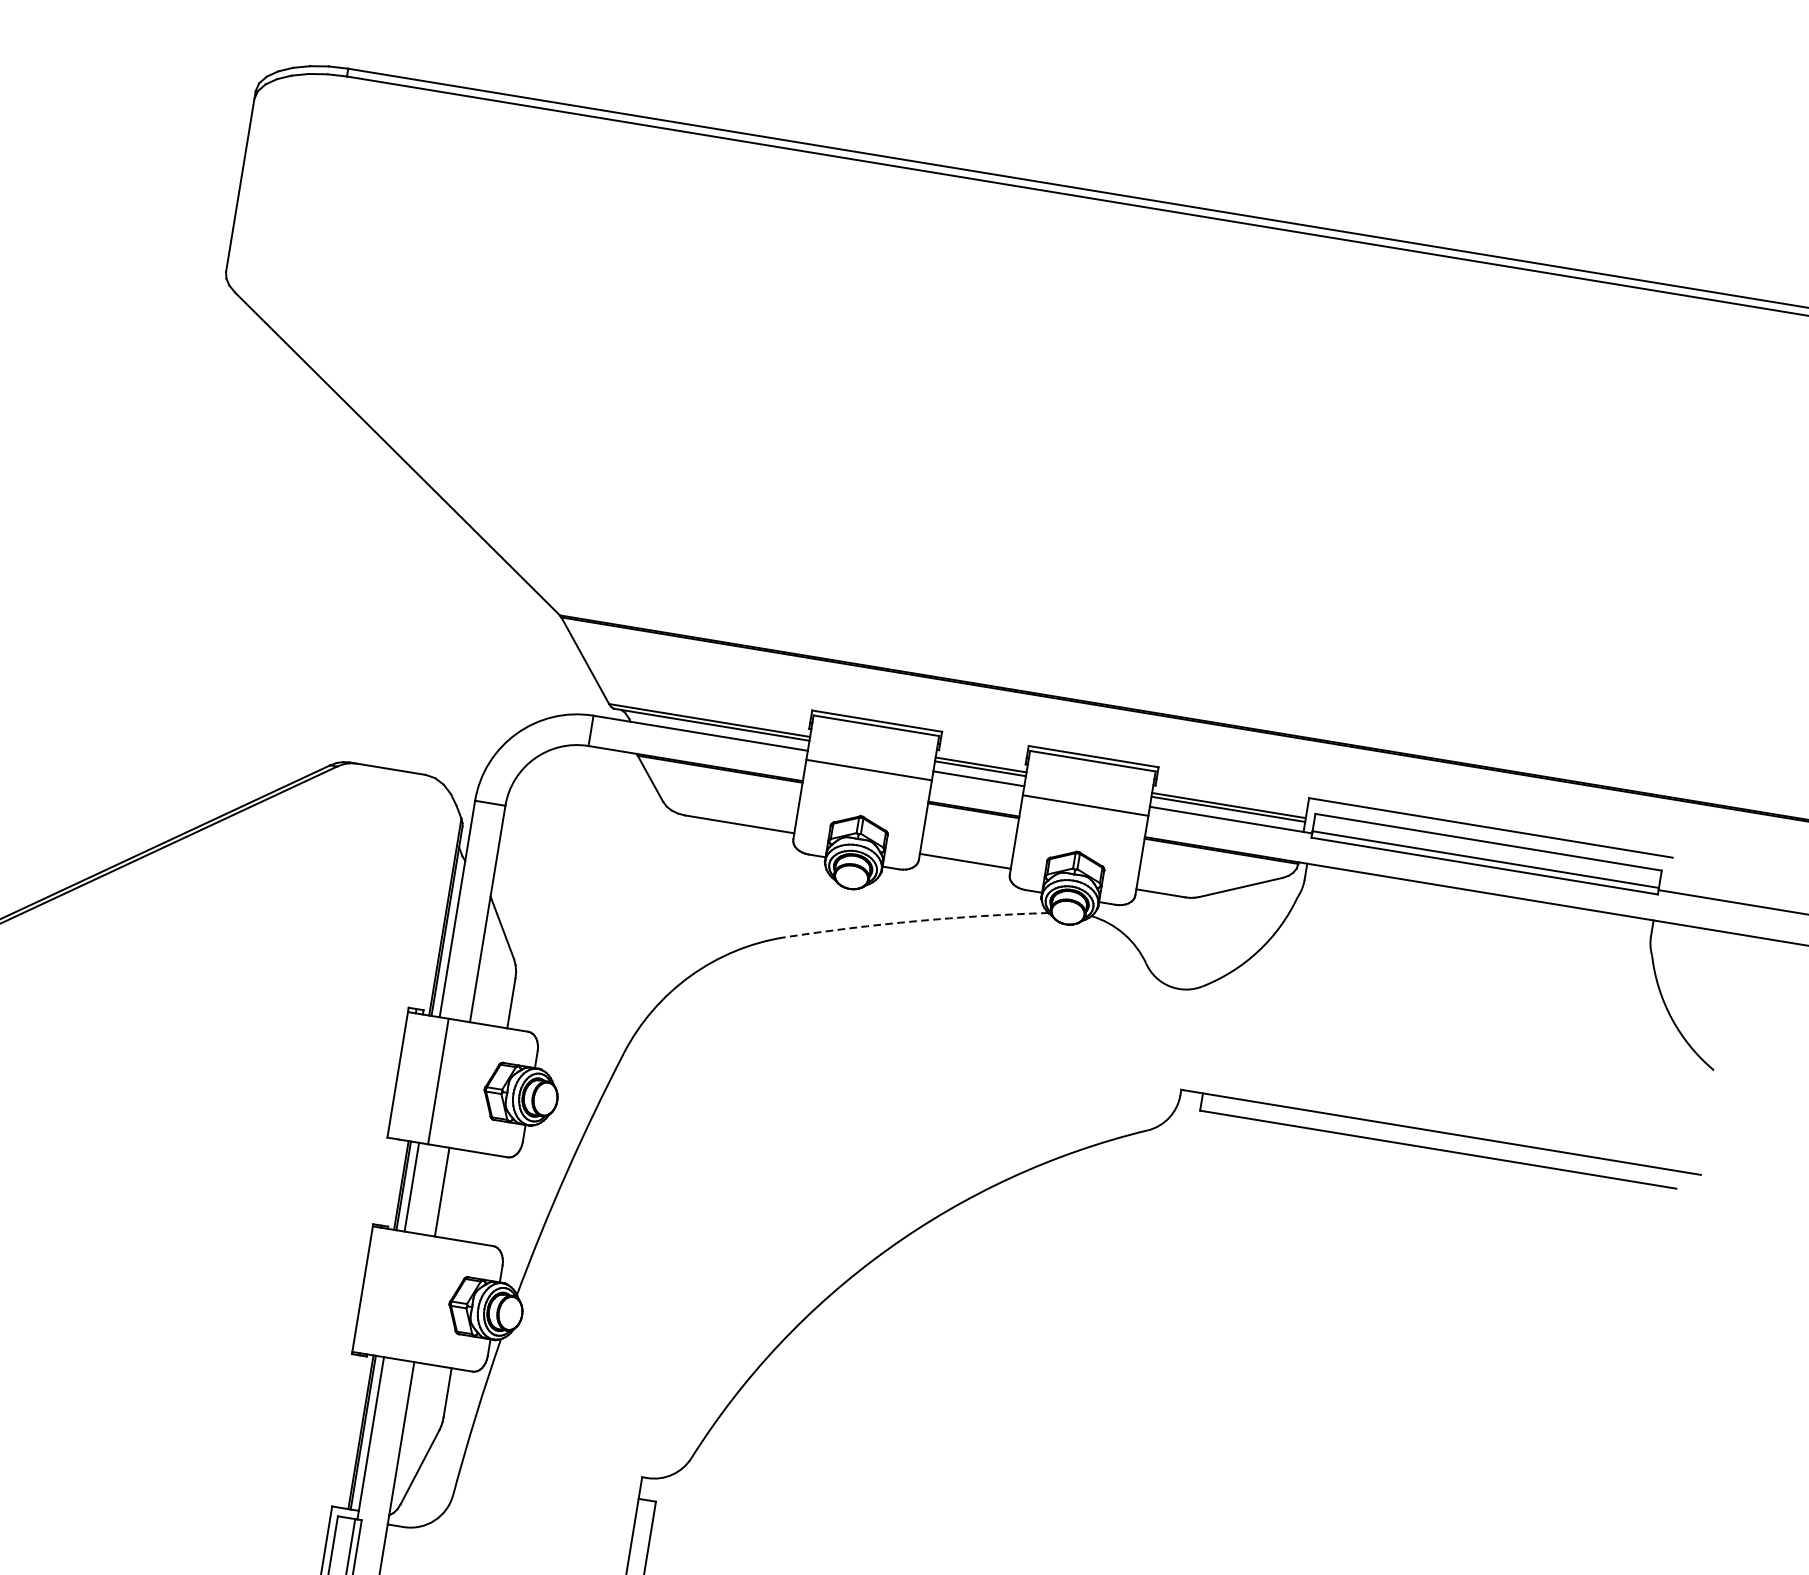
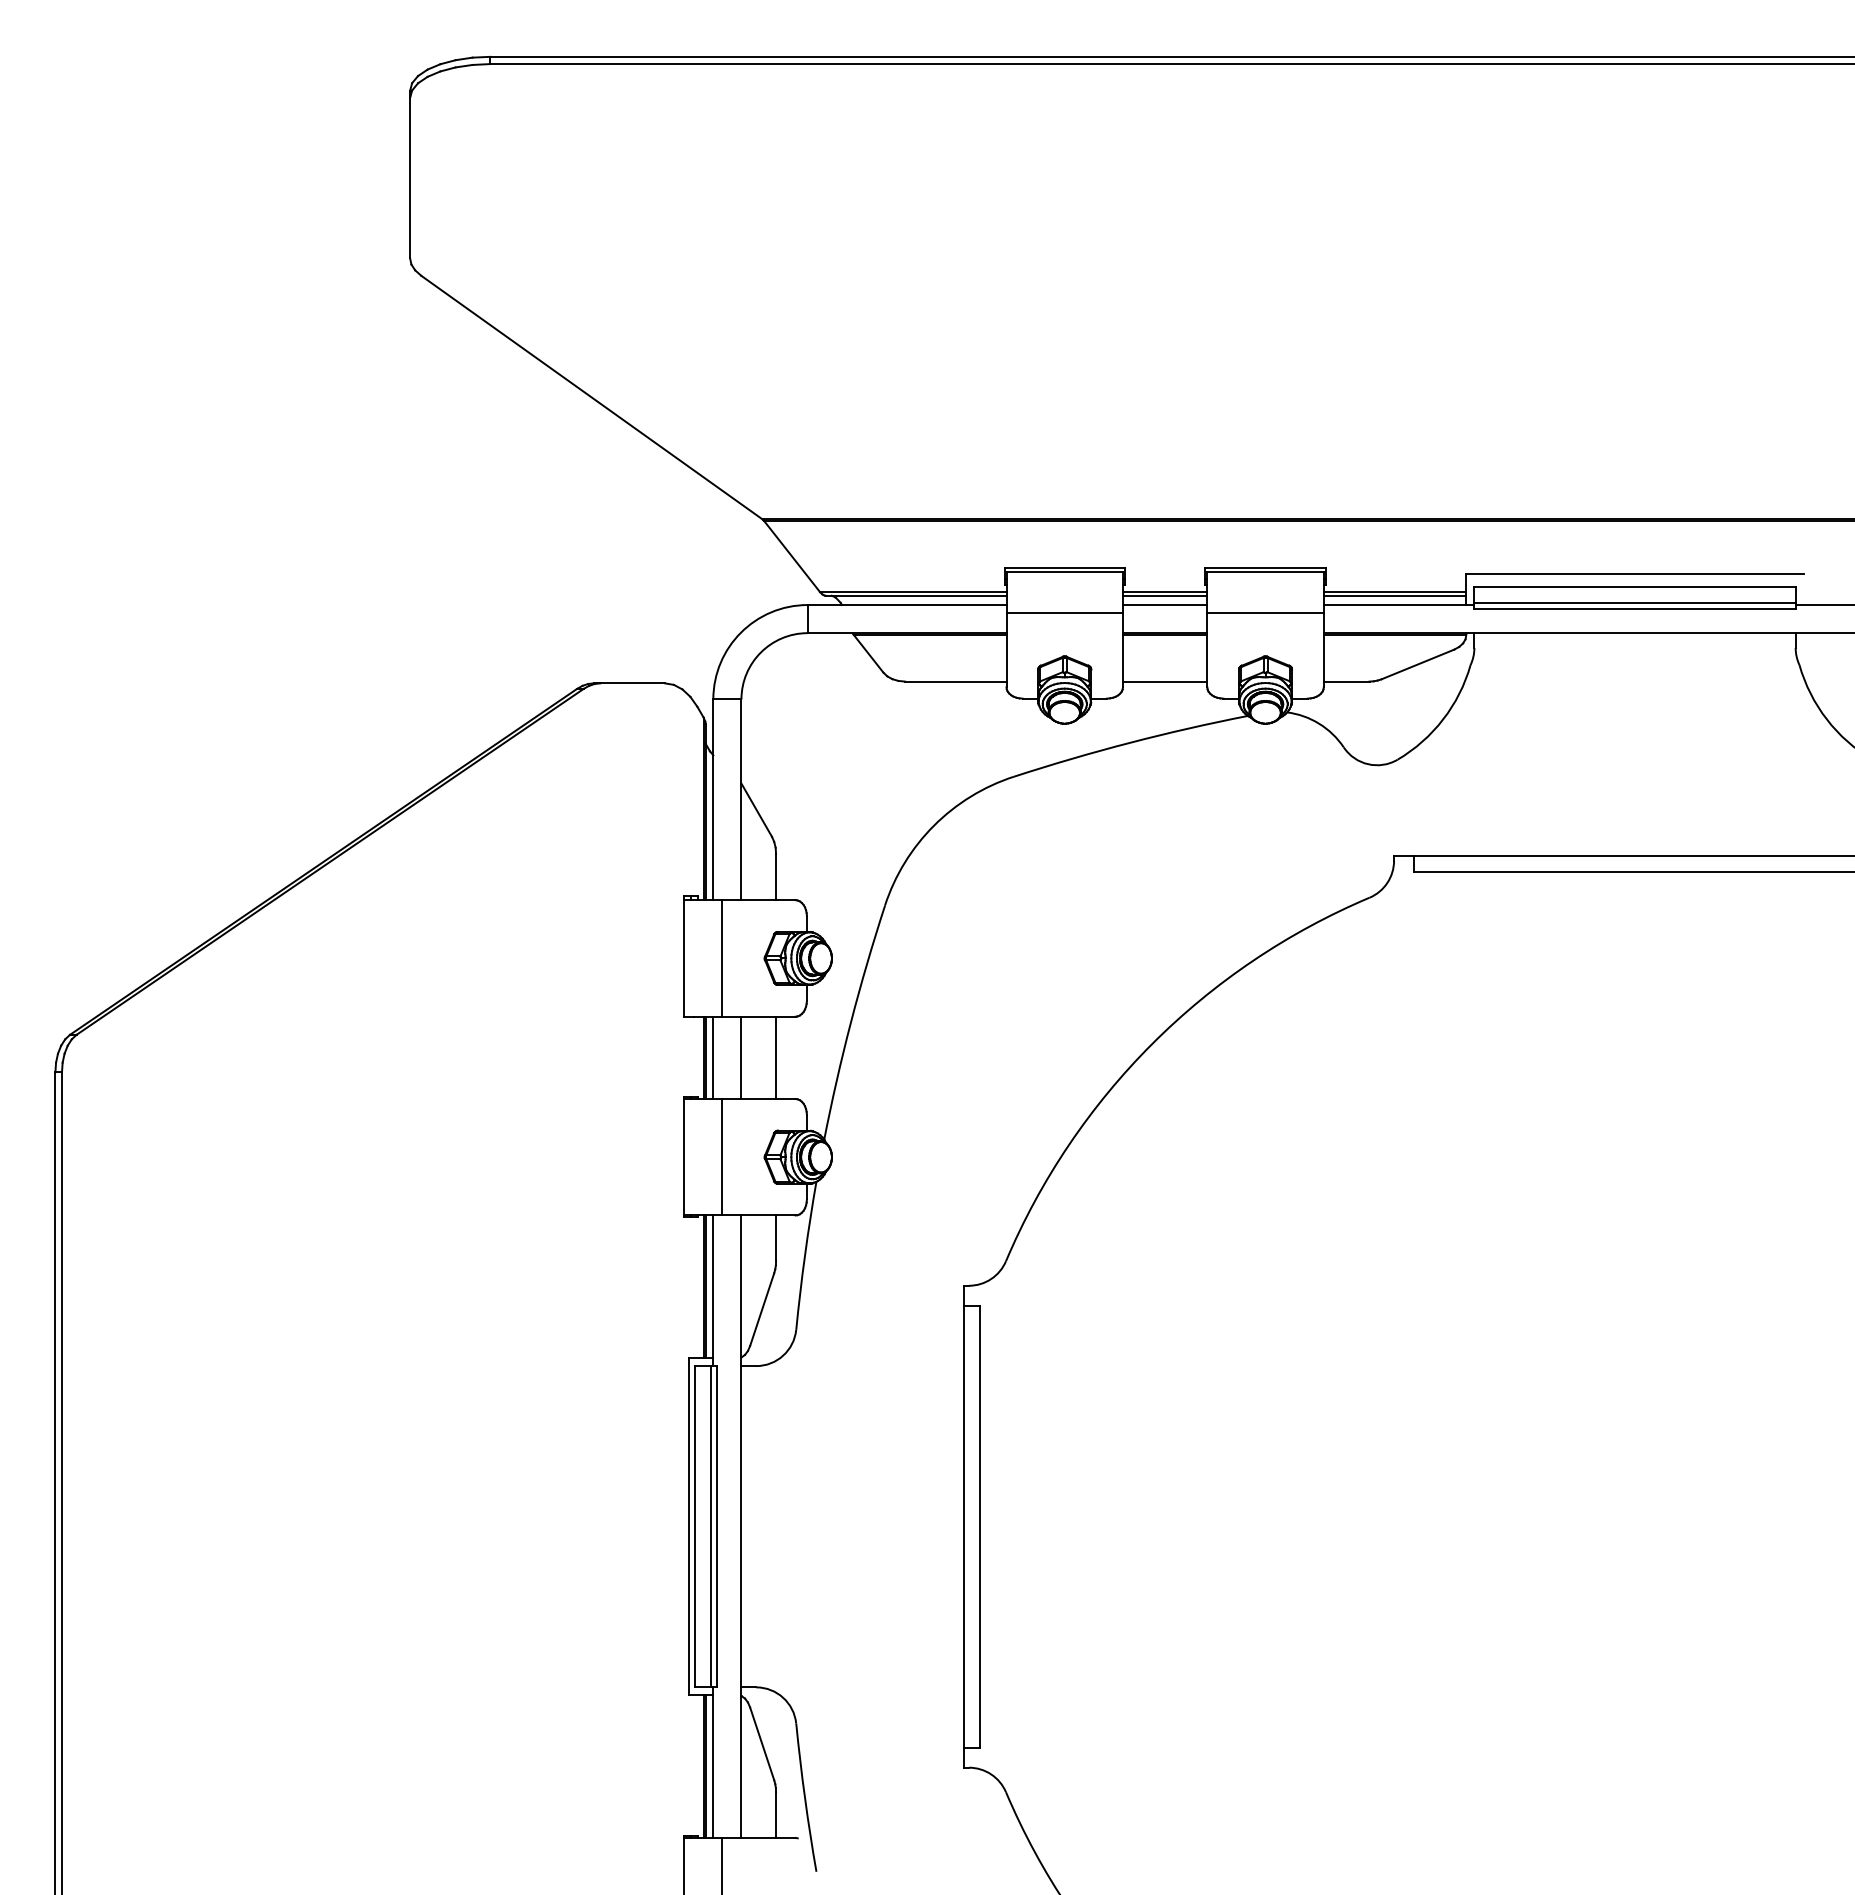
arc: (917, 920) -> (1130, 742), dashed -> solid
line: (480, 1197) -> (776, 1057), added
line: (403, 1296) -> (721, 1157), added

